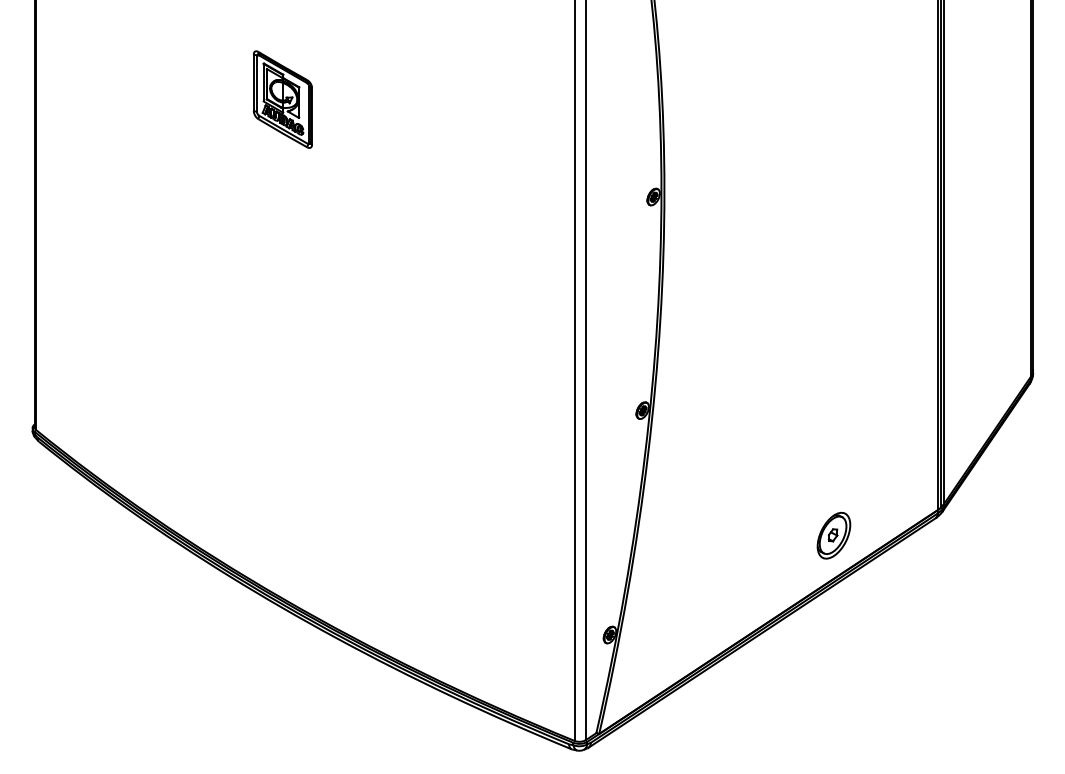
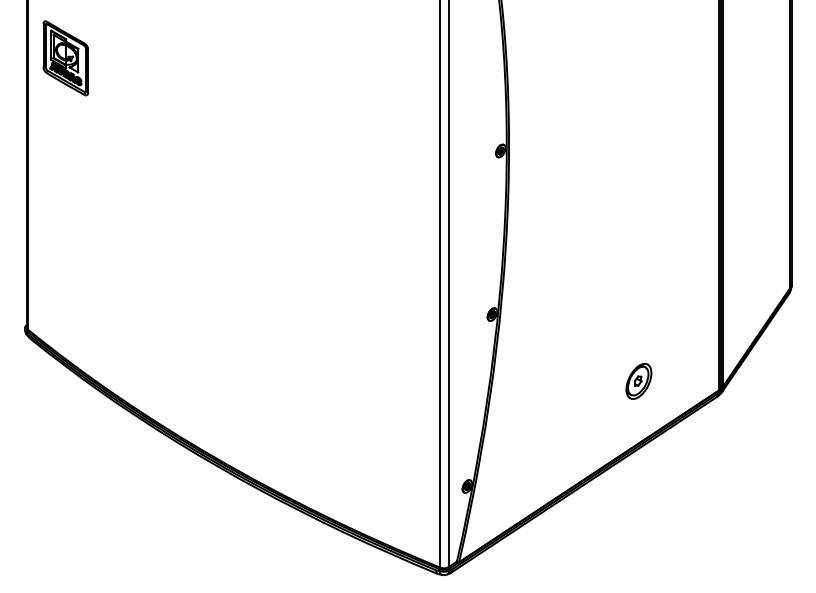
part: (282, 99) -> (65, 58), moved
part: (833, 535) -> (638, 381), moved

